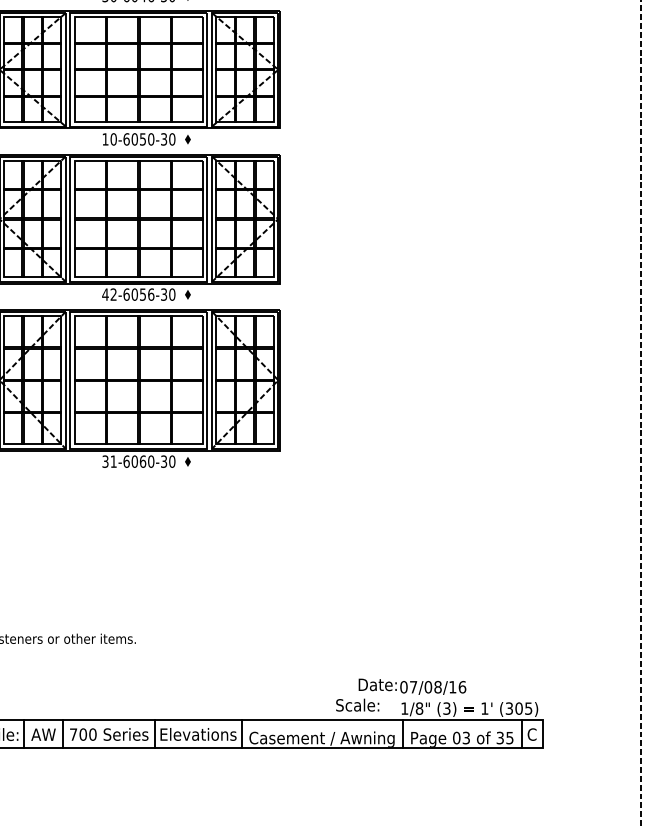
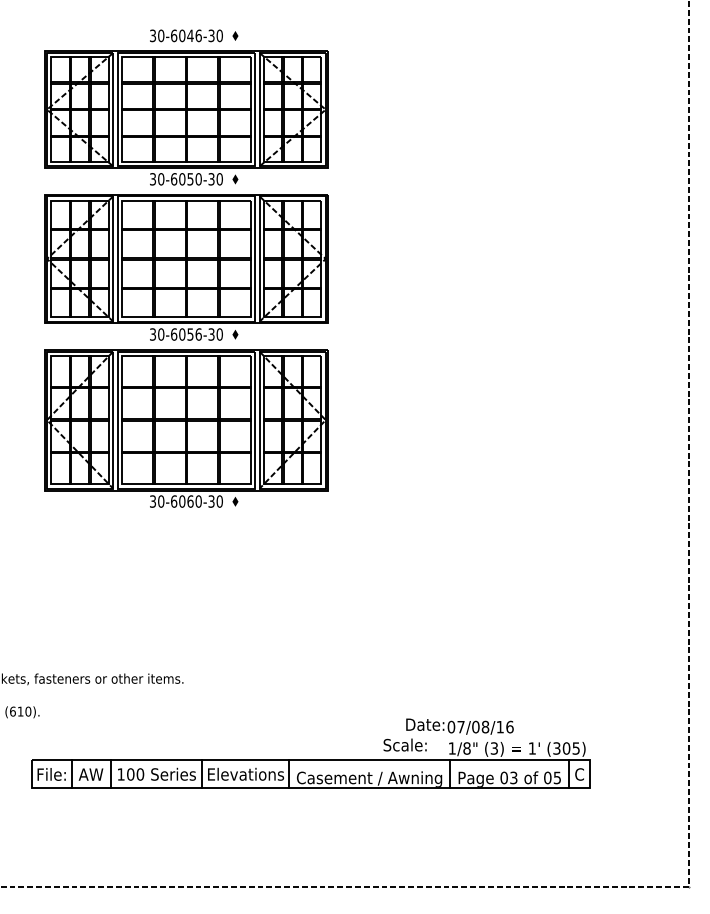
text: (105, 139) -> (152, 179), 10-6050-30 -> 30-6050-30
text: (109, 294) -> (156, 334), 42-6056-30 -> 30-6056-30
text: (114, 461) -> (161, 501), 31-6060-30 -> 30-6060-30
text: (73, 734) -> (120, 774), 700 -> 100
text: (500, 737) -> (547, 777), 35 -> 05

